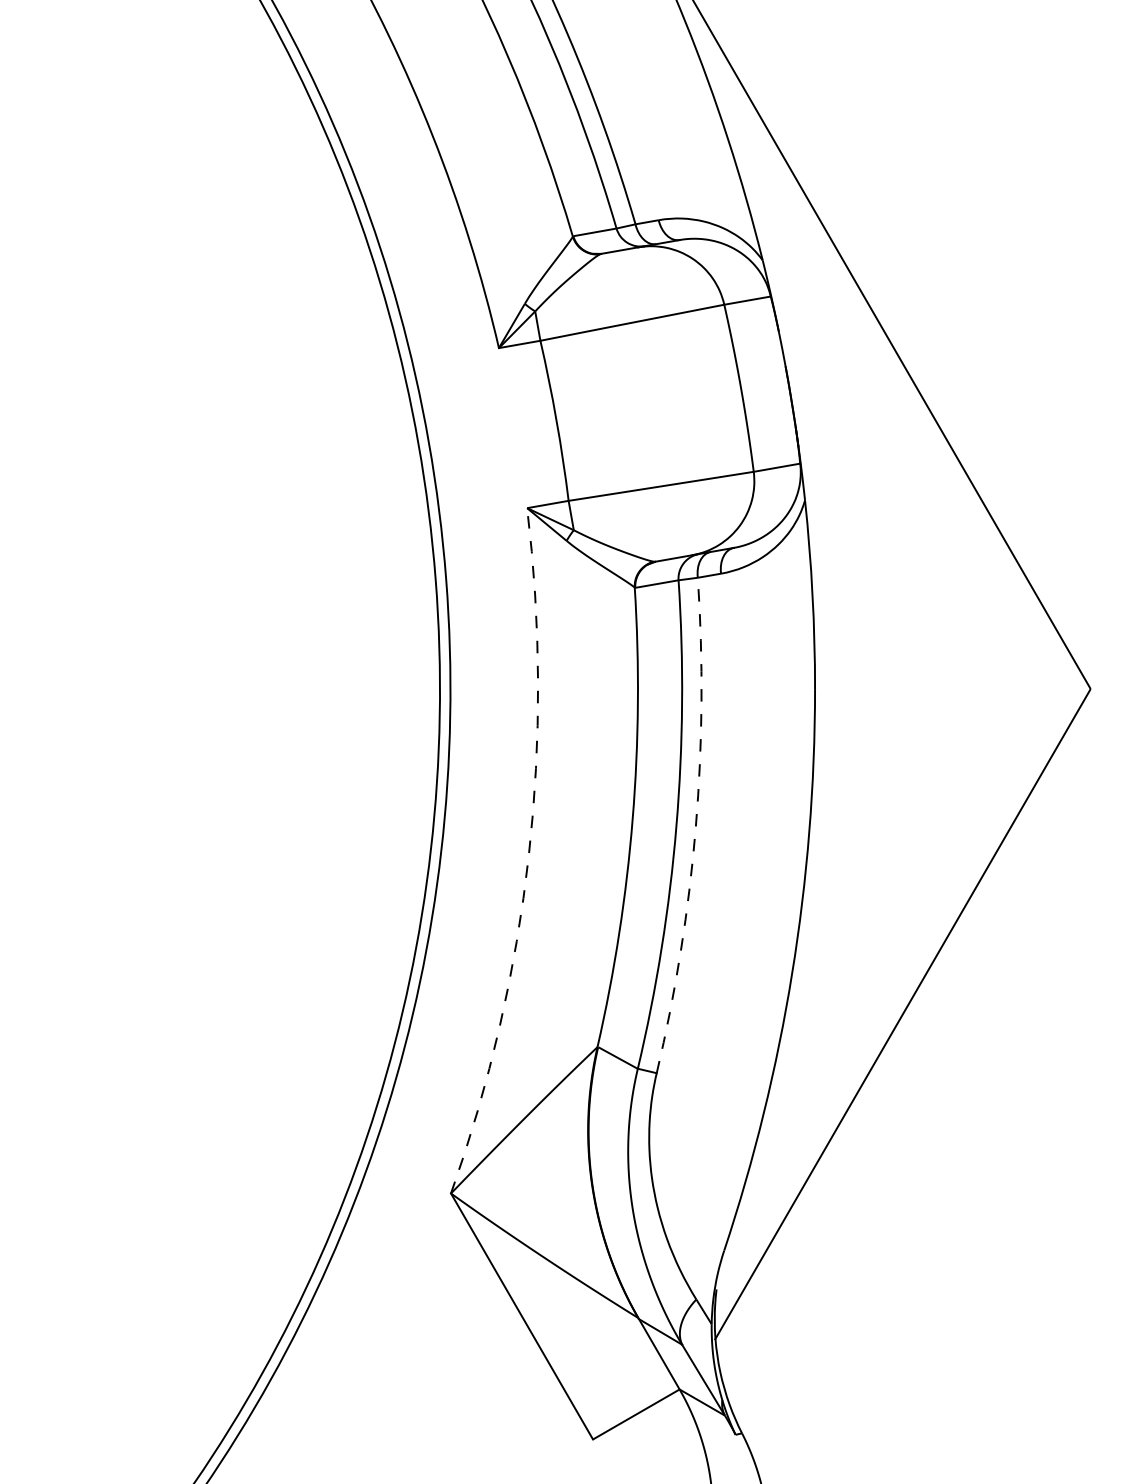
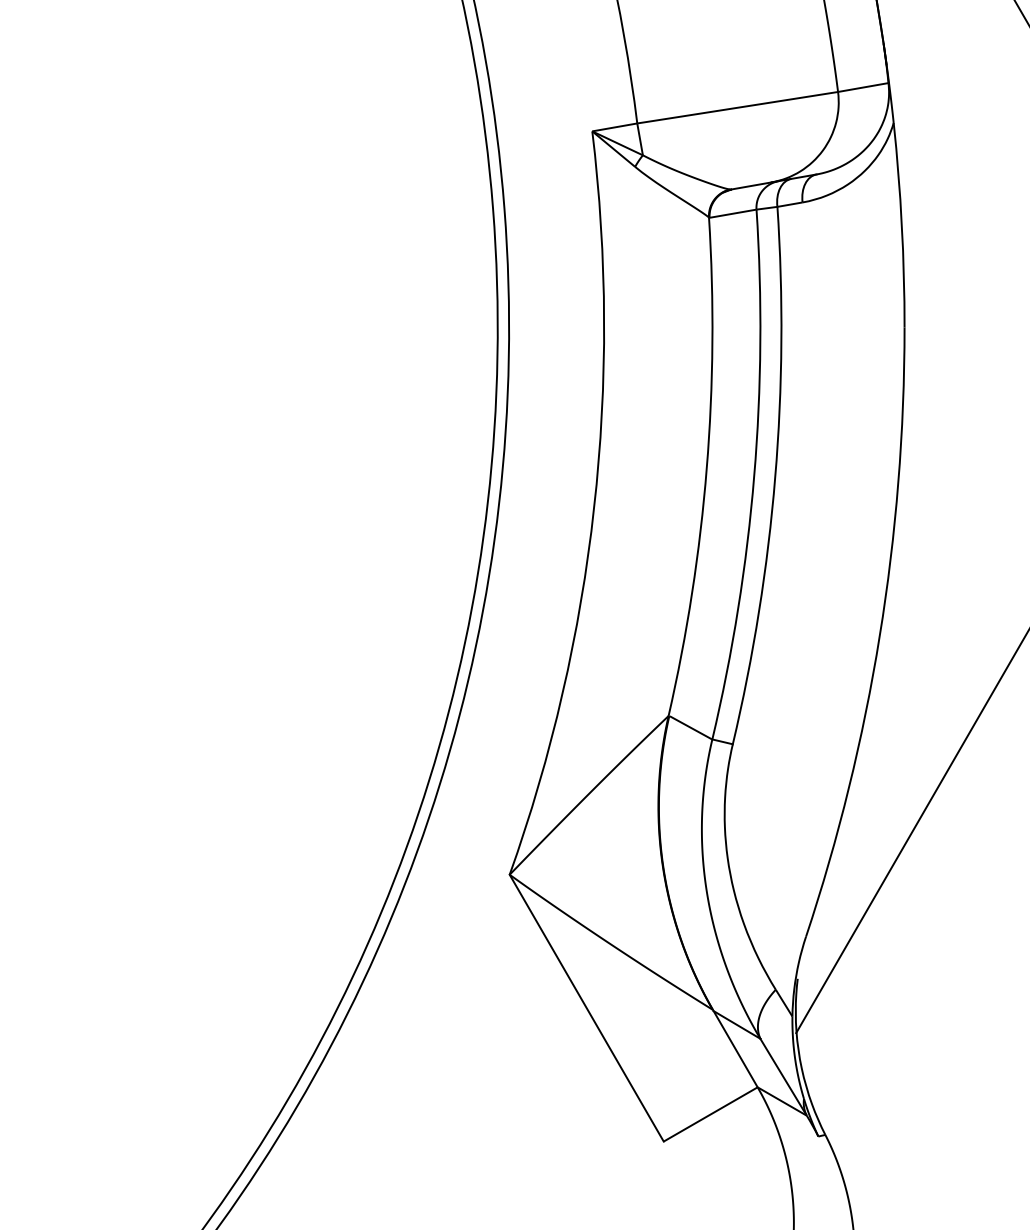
arc: (695, 827) -> (774, 477), dashed -> solid
arc: (528, 855) -> (593, 508), dashed -> solid

